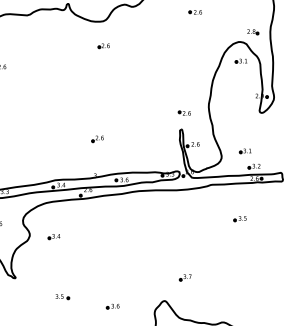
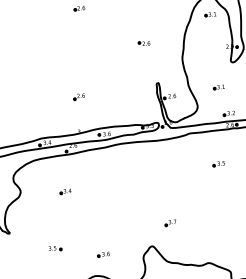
part: (183, 112) -> (143, 42), moved
part: (244, 151) -> (218, 87), moved
part: (53, 237) -> (65, 192), moved

